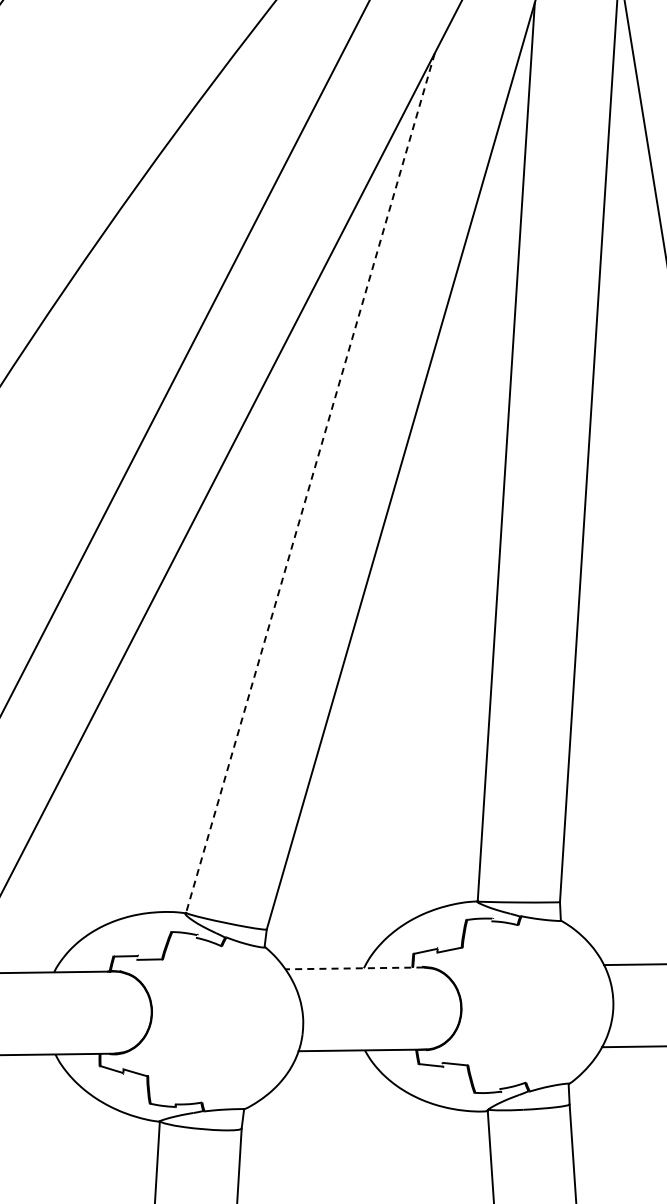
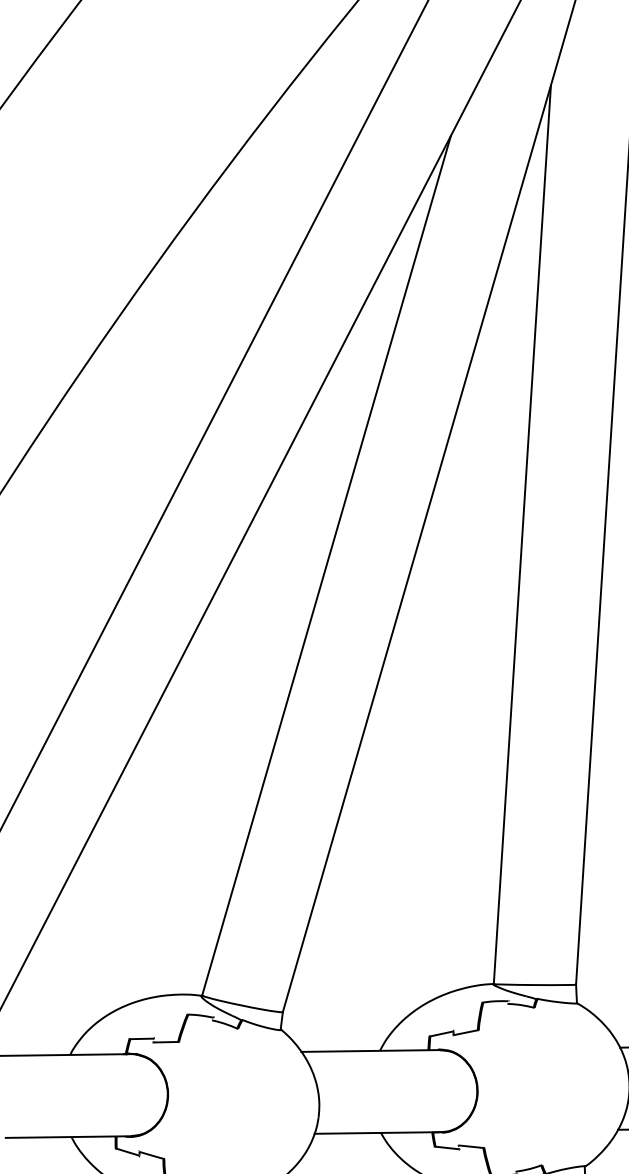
line: (310, 483) -> (326, 566), dashed -> solid
line: (353, 968) -> (369, 1051), dashed -> solid

